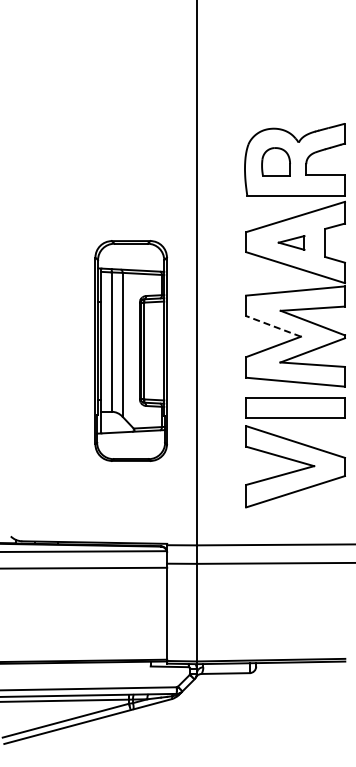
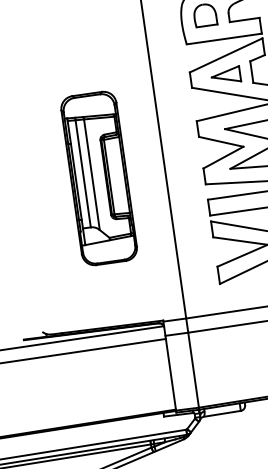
part: (291, 242) -> (225, 75), size x1.43
line: (273, 326) -> (221, 141), dashed -> solid
part: (130, 350) -> (98, 178), moved

